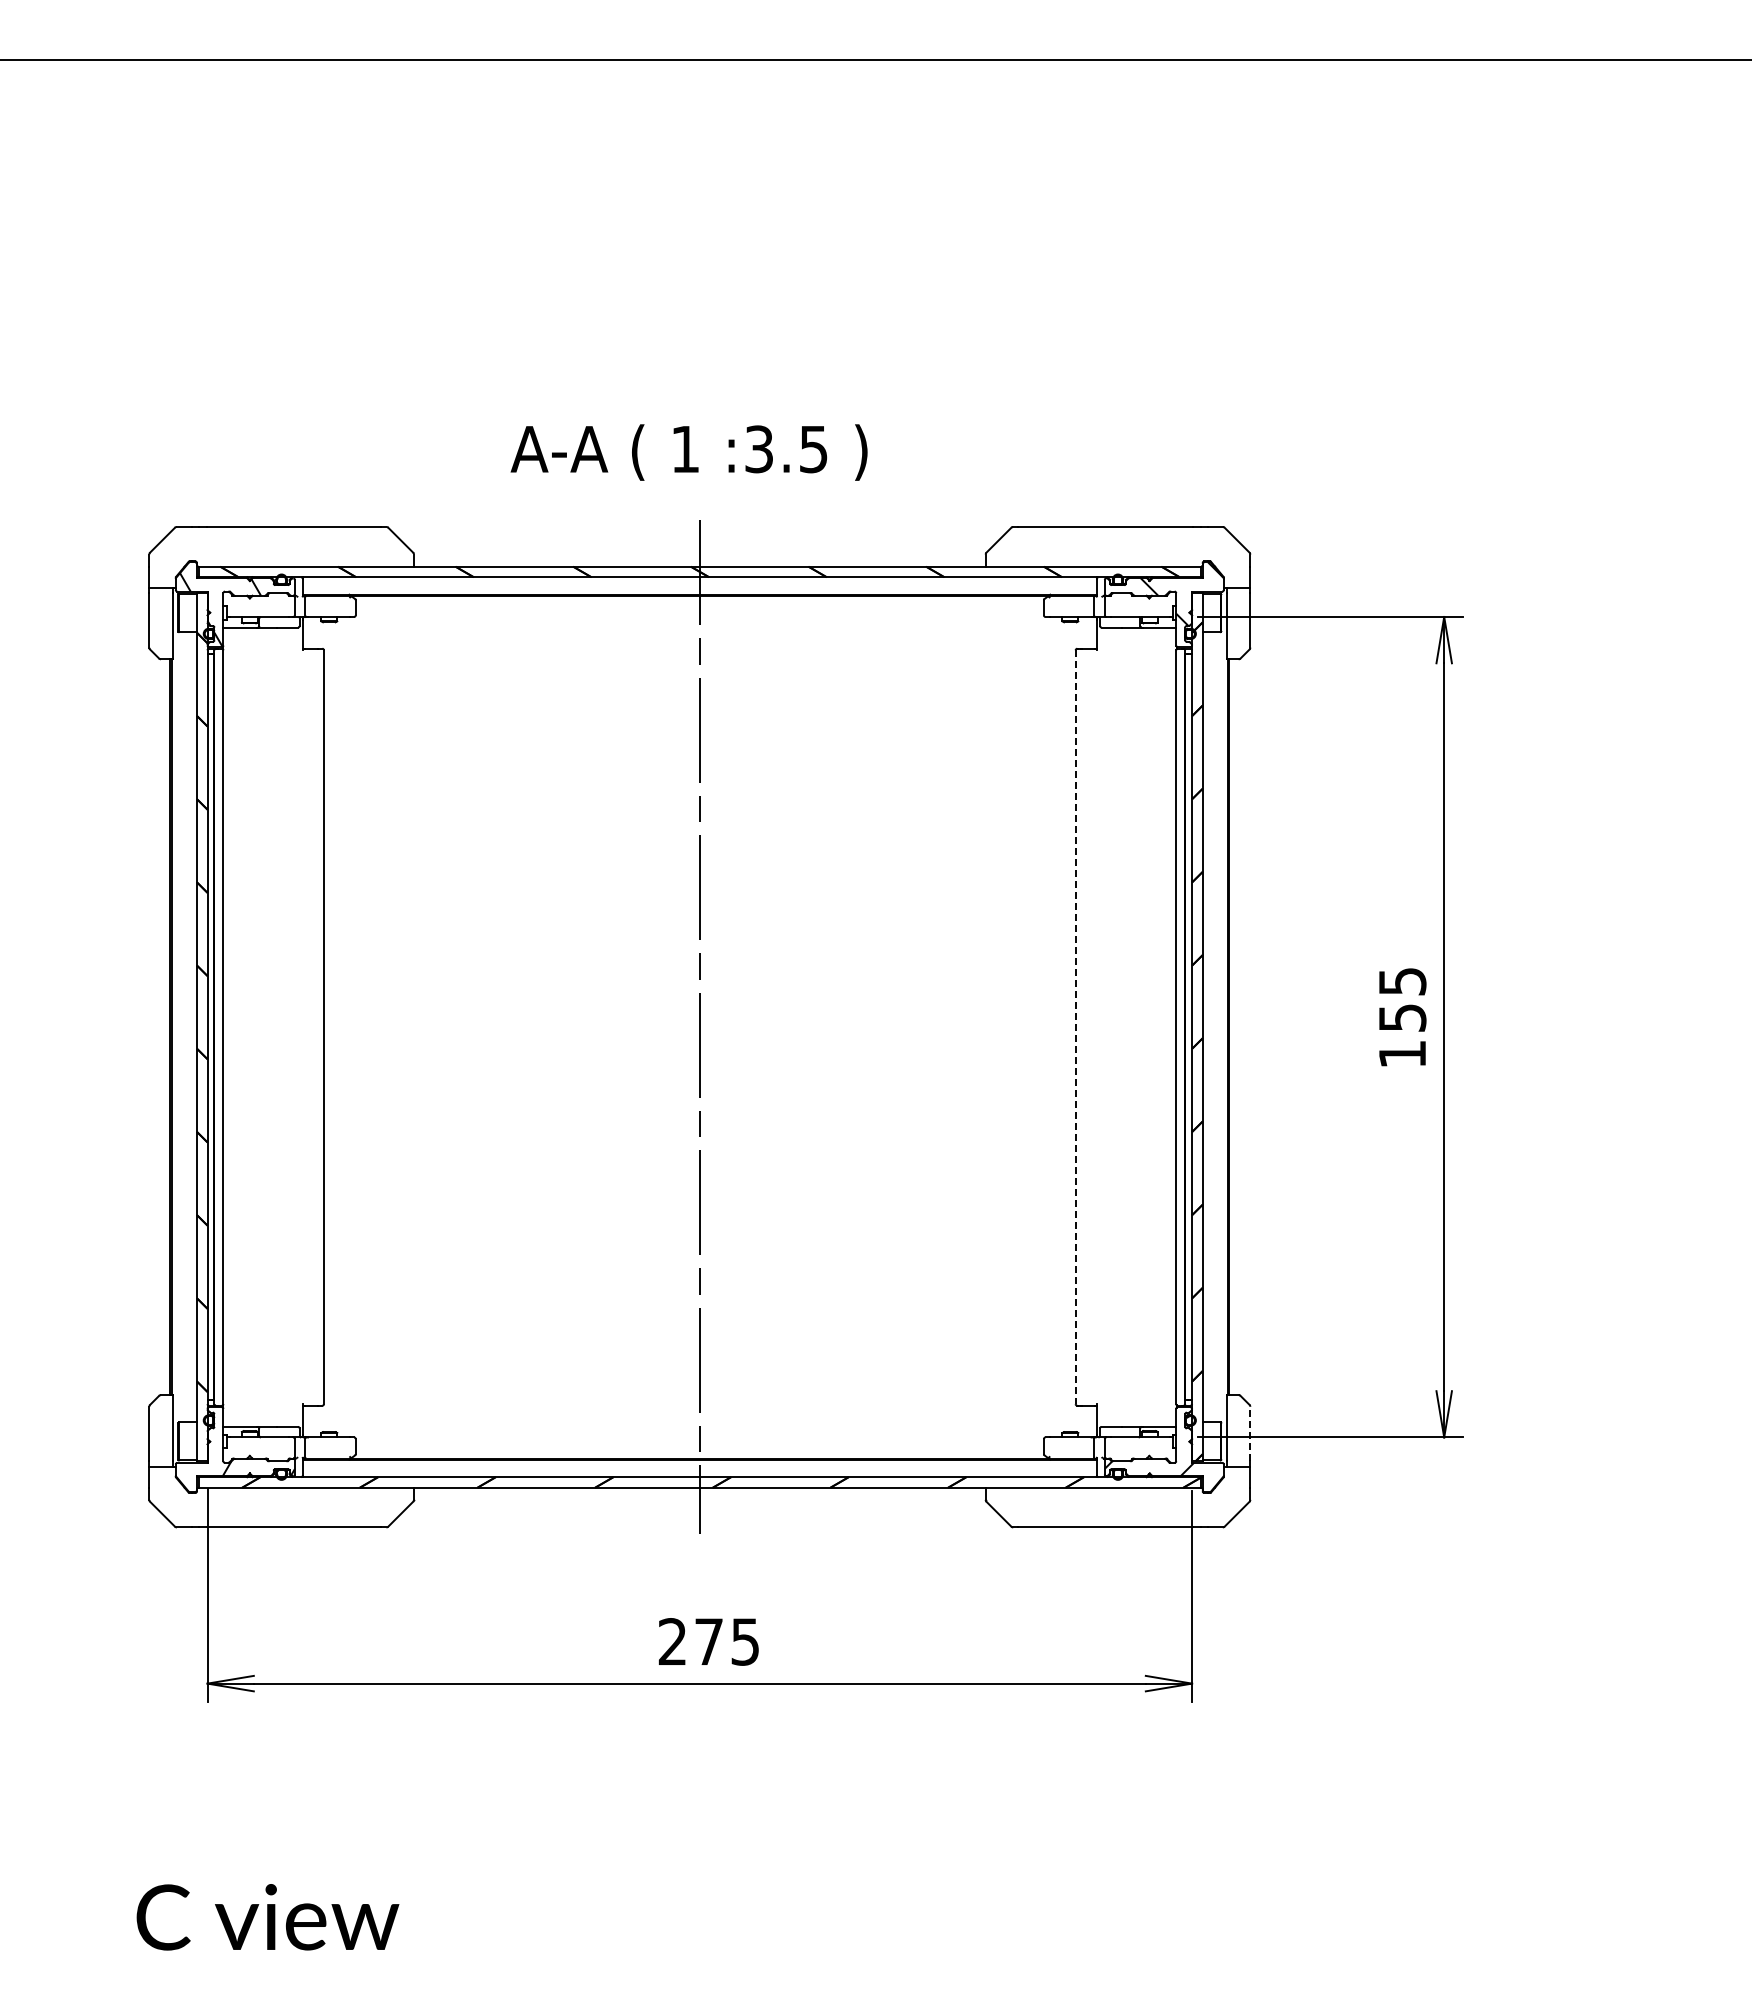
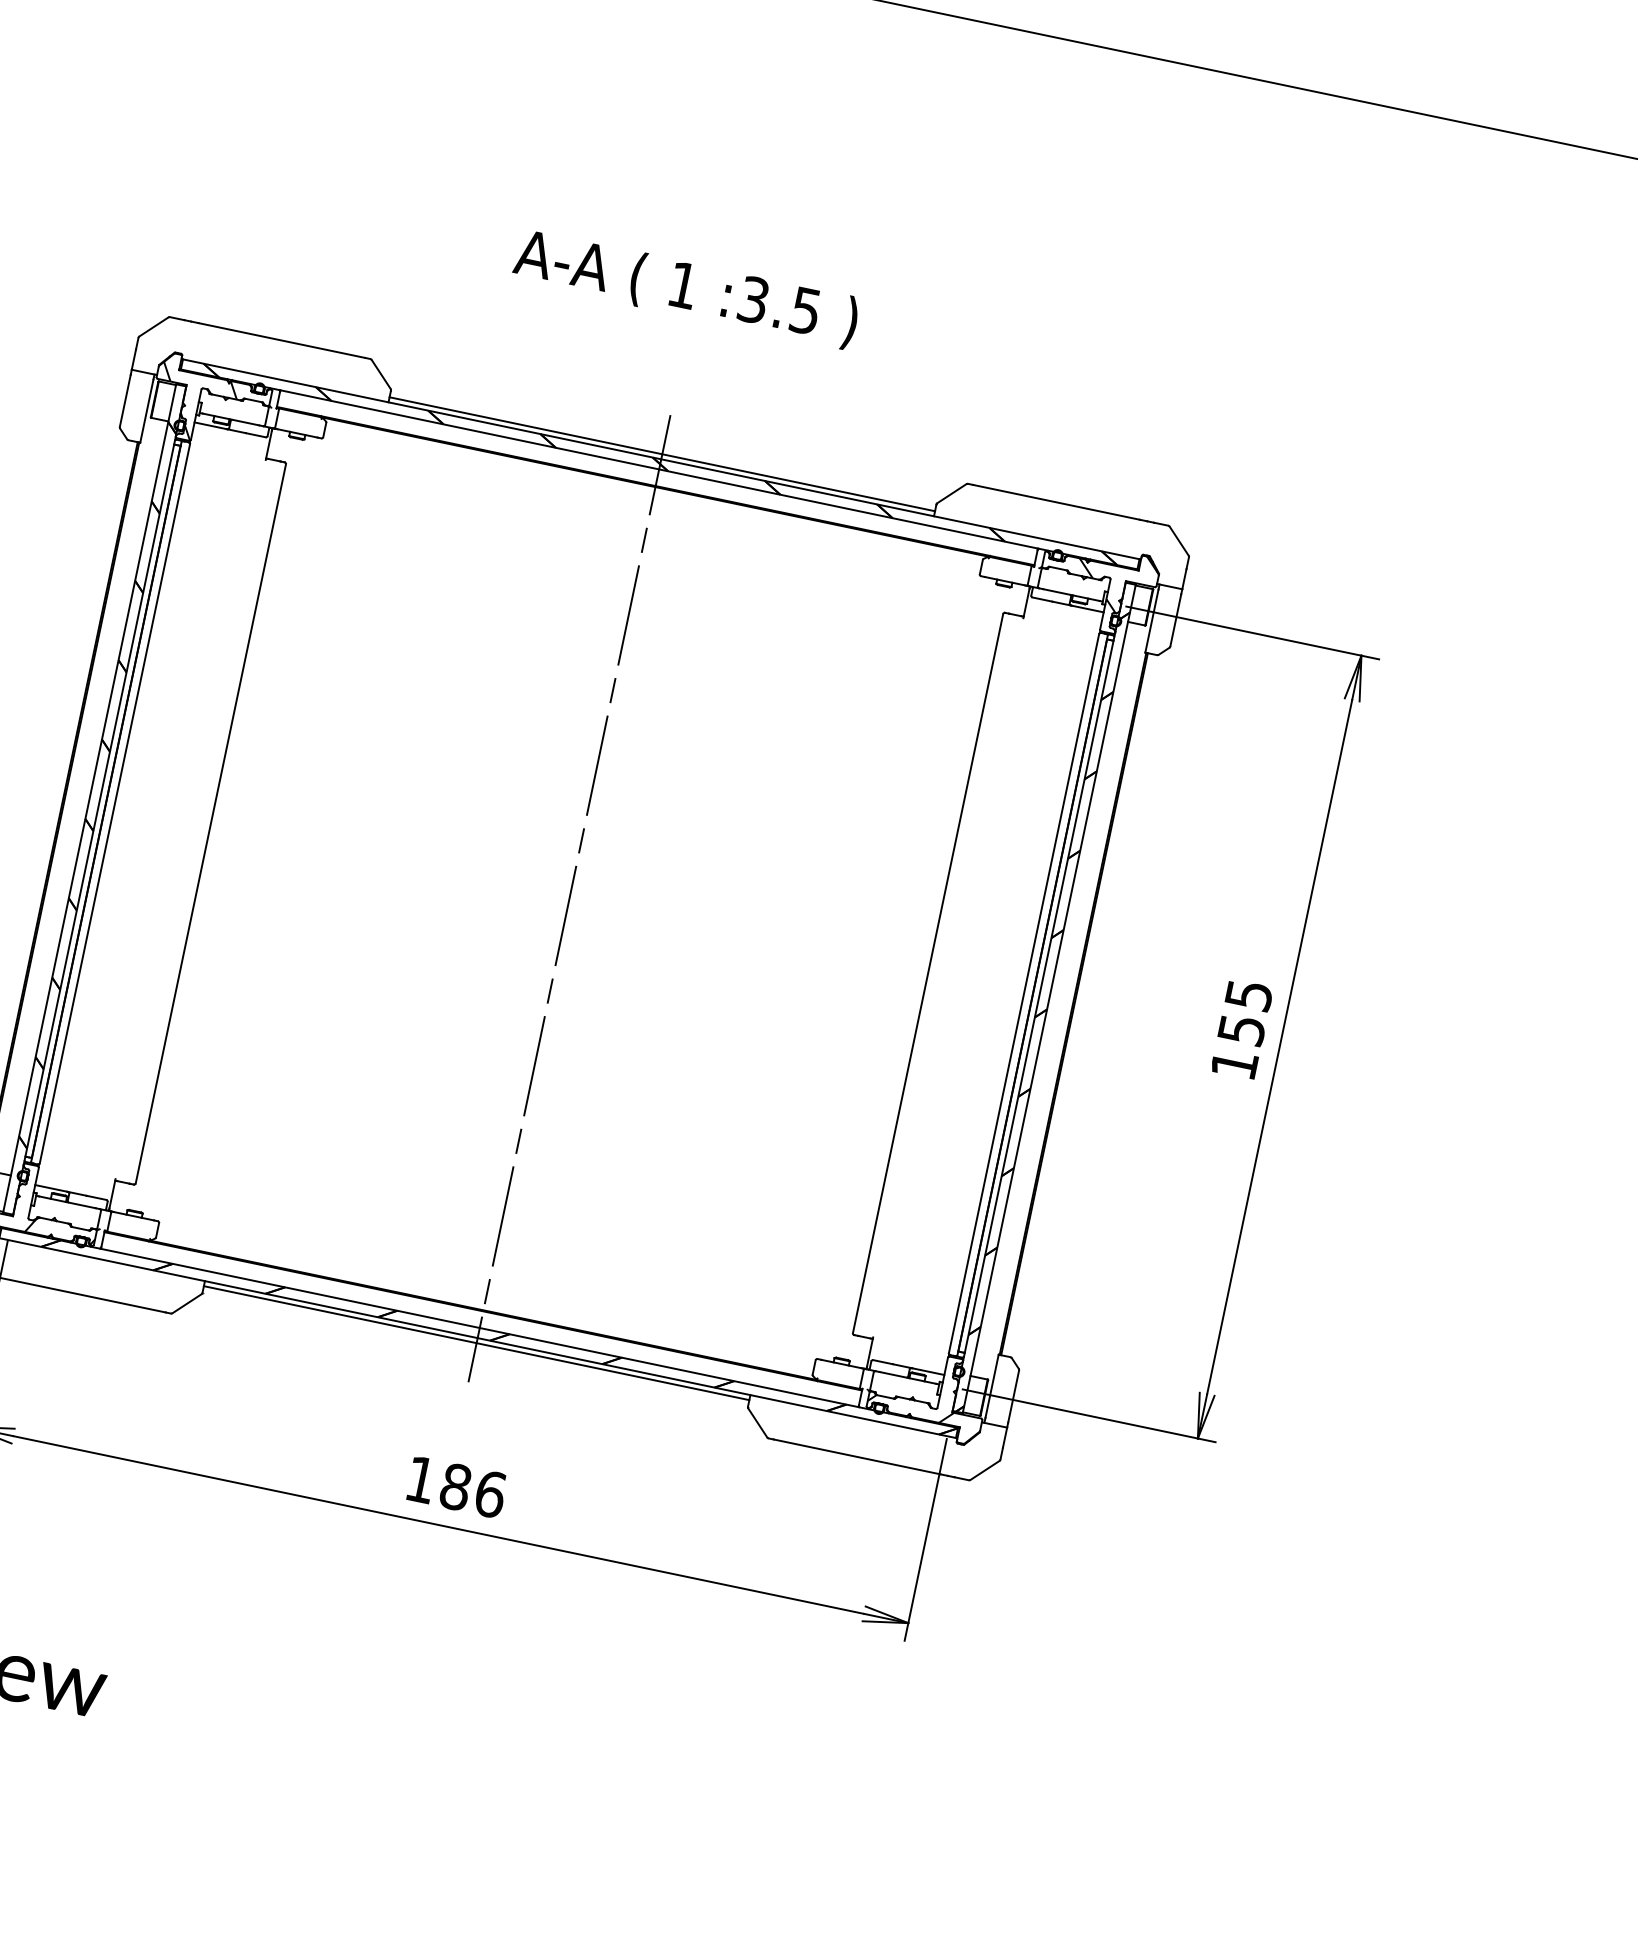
text: (688, 452) -> (685, 288), moved
line: (699, 561) -> (661, 454), added
line: (1075, 1027) -> (927, 973), dashed -> solid
line: (1250, 1433) -> (1013, 1396), dashed -> solid
line: (699, 1493) -> (476, 1343), added
text: (709, 1641) -> (456, 1486), 275 -> 186

